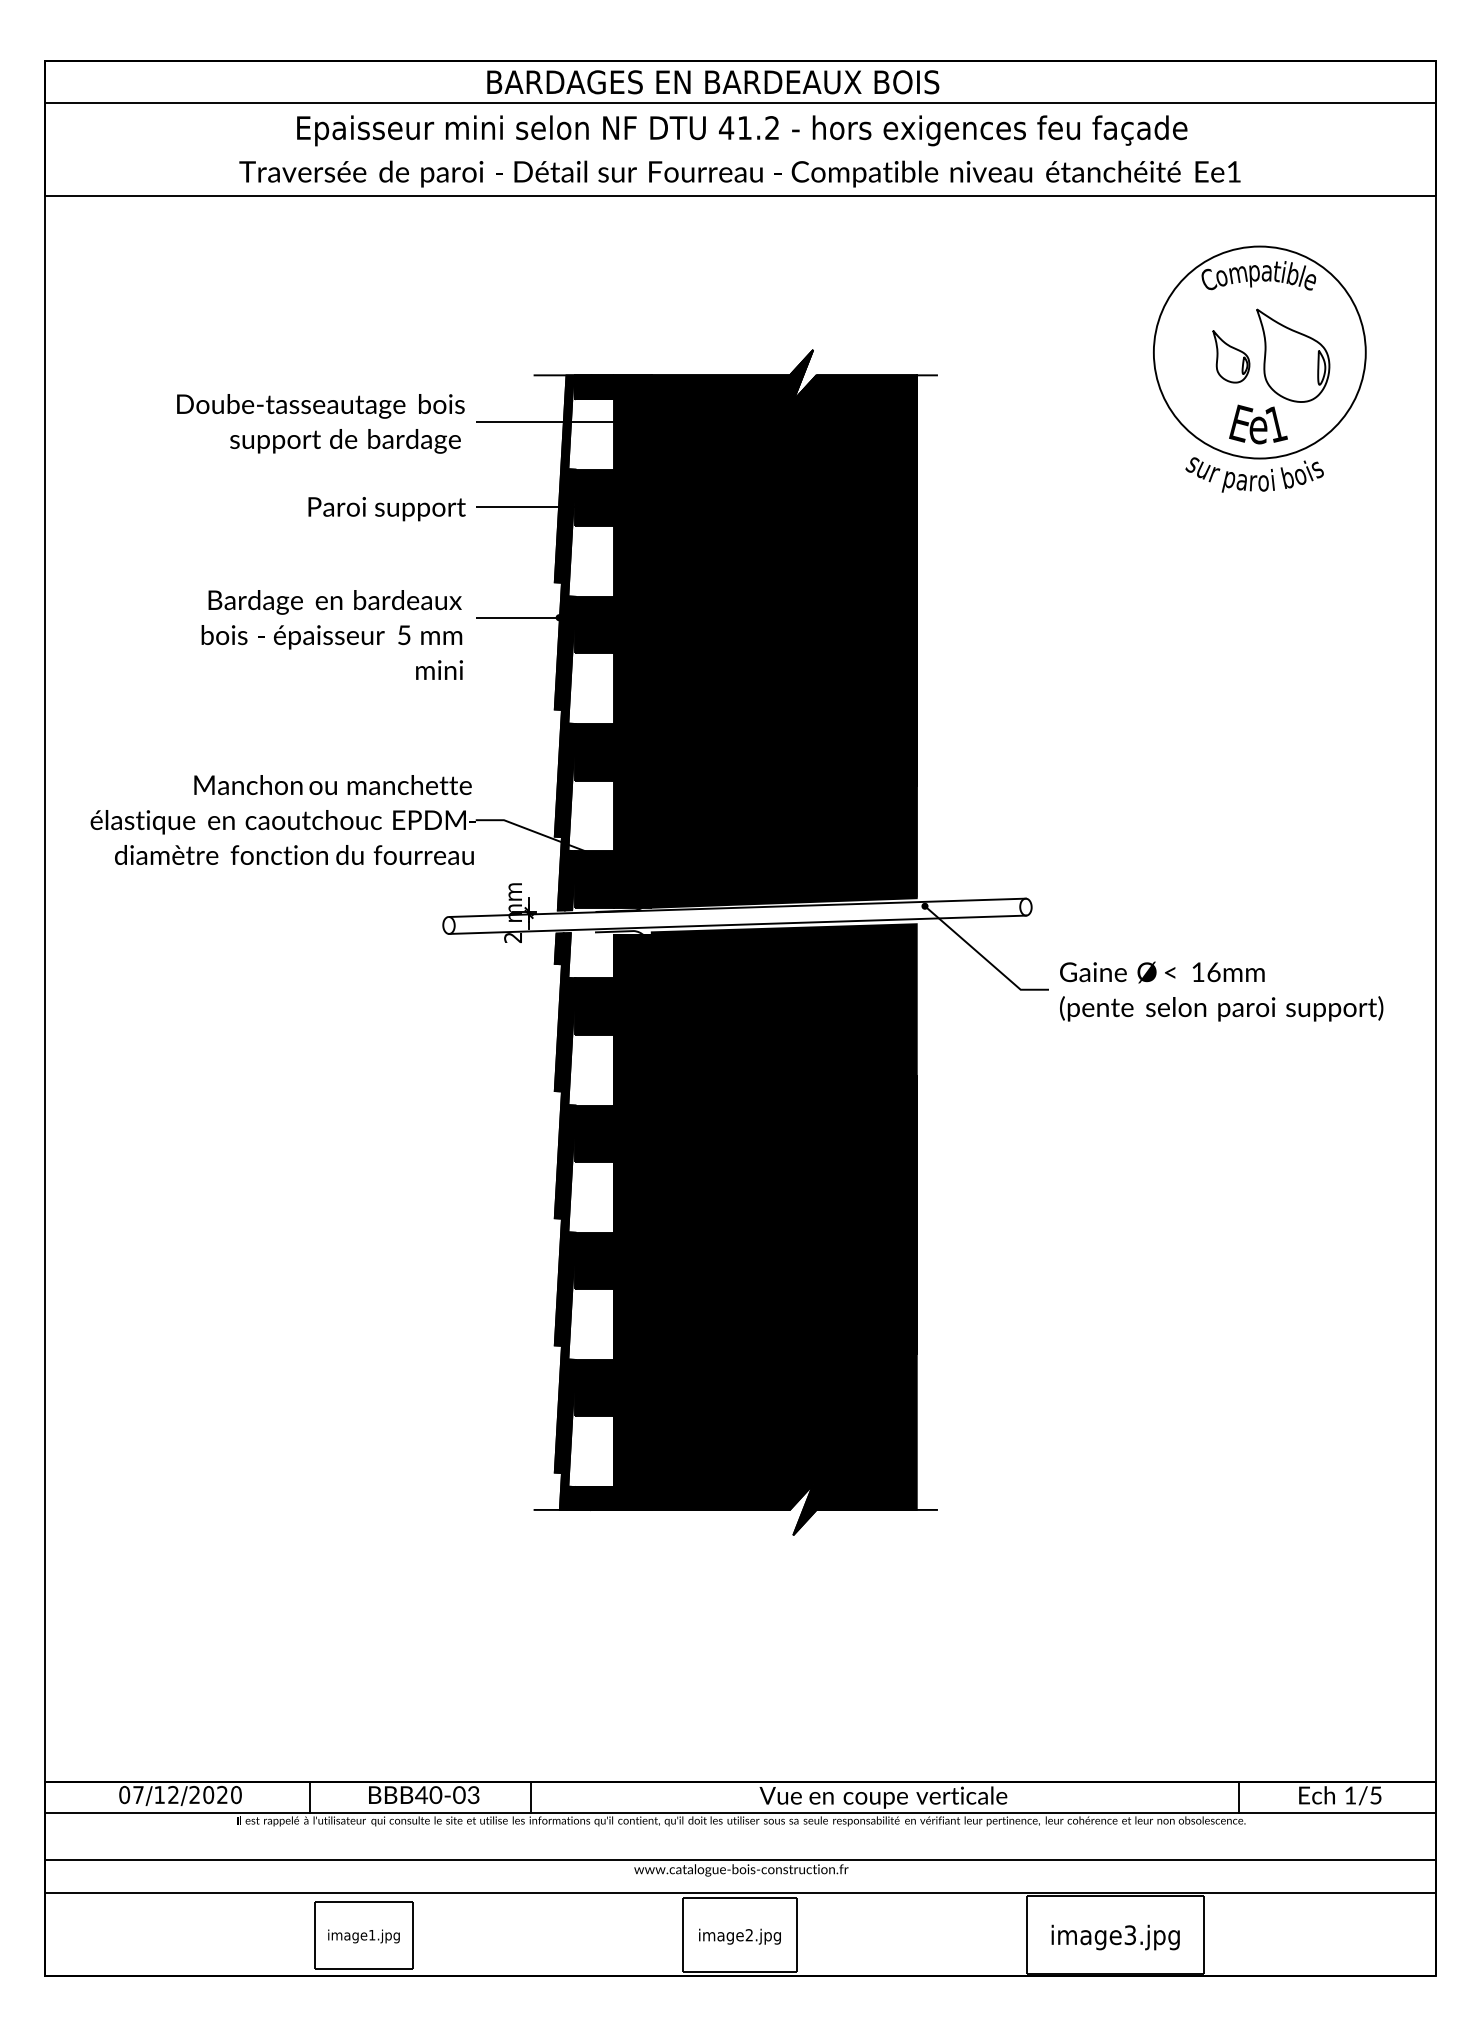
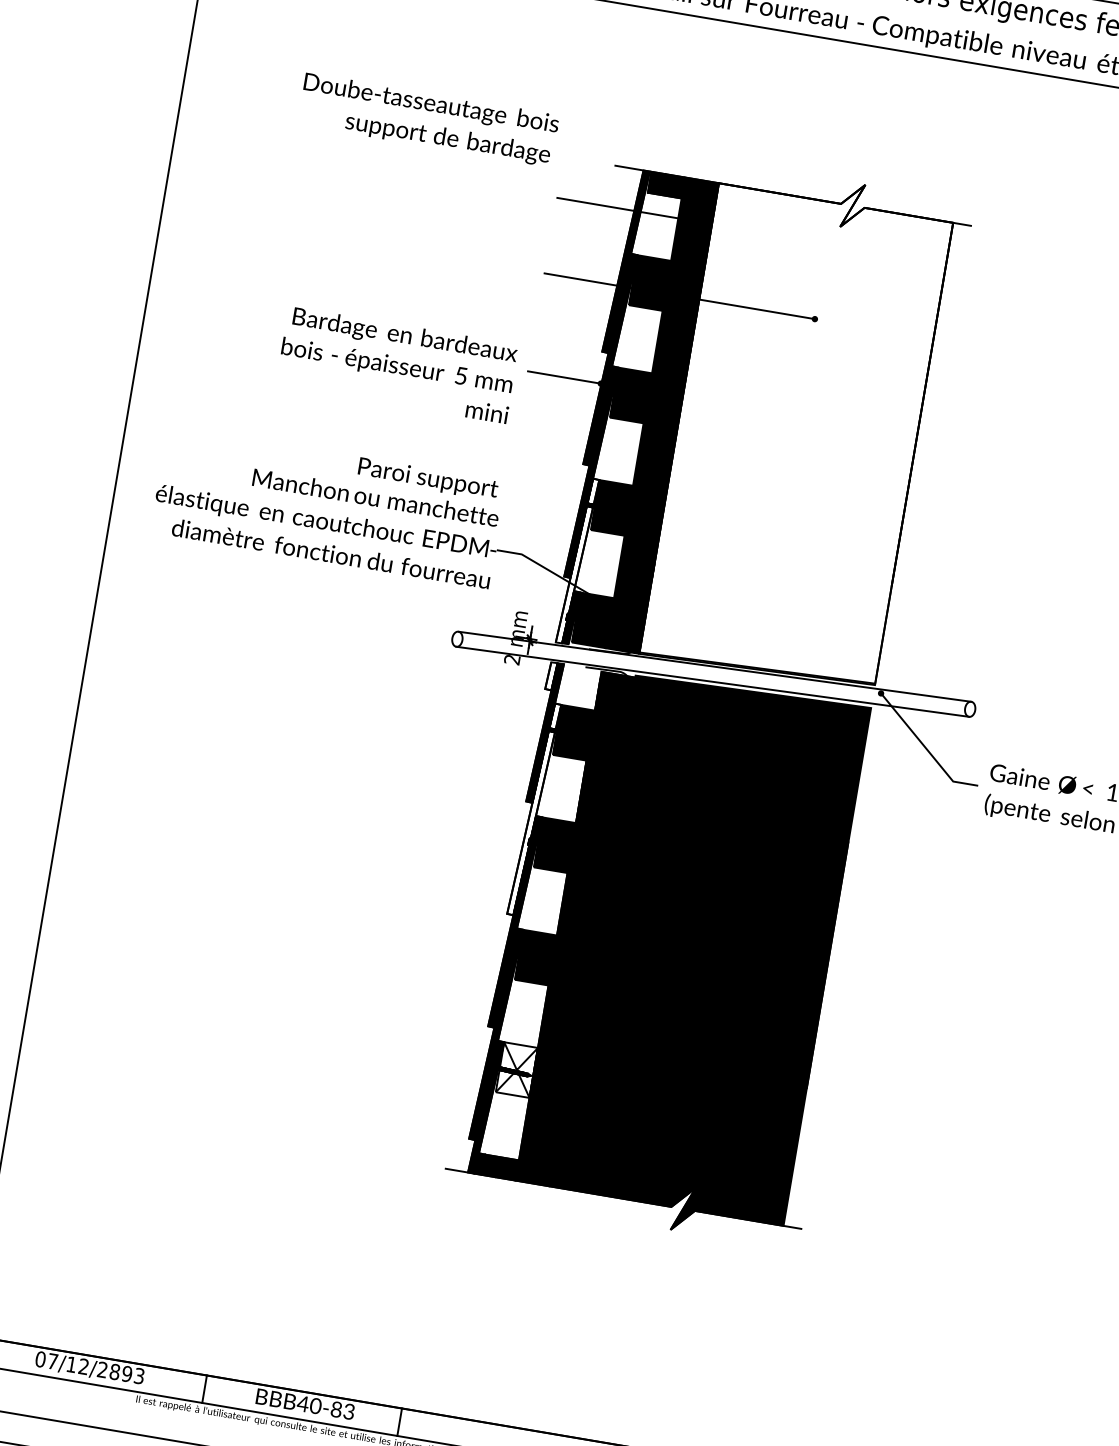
text: (320, 423) -> (428, 119), moved
text: (386, 509) -> (427, 479), moved
fill: (783, 628) -> (797, 426), removed
fill: (566, 816) -> (577, 560), removed
fill: (558, 948) -> (550, 675), removed
fill: (564, 1097) -> (533, 808), removed
fill: (594, 1387) -> (516, 1069), removed
text: (222, 1795) -> (127, 1374), 07/12/2020 -> 07/12/2893
text: (459, 1795) -> (336, 1409), \c16711848;BBB40-03 -> \c16711848;BBB40-83

